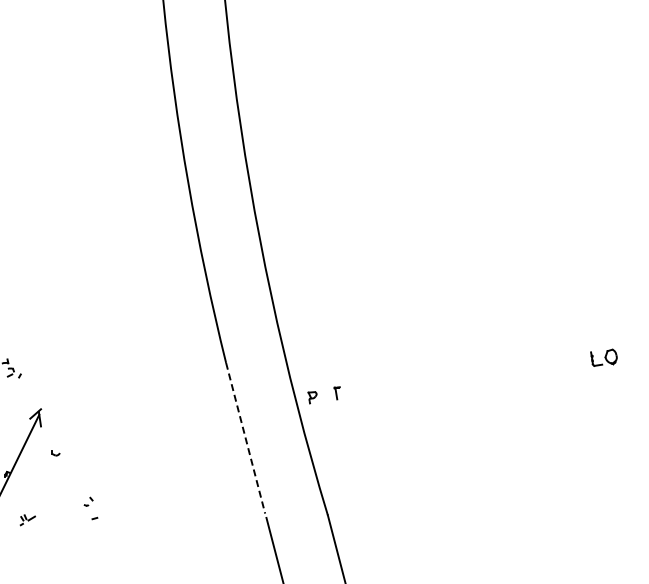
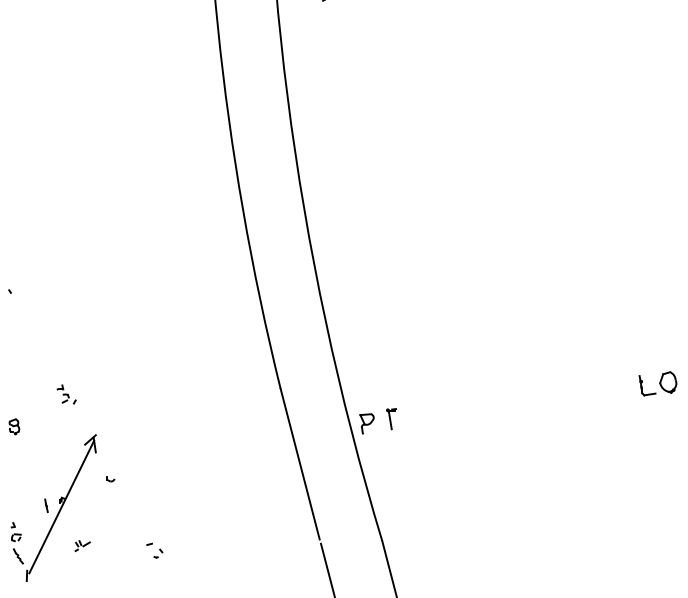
part: (603, 357) -> (657, 383), size x1.43
part: (337, 393) -> (391, 419), size x1.67
part: (312, 397) -> (366, 423), size x1.67
line: (245, 438) -> (300, 464), dashed -> solid
part: (88, 501) -> (158, 553), moved

